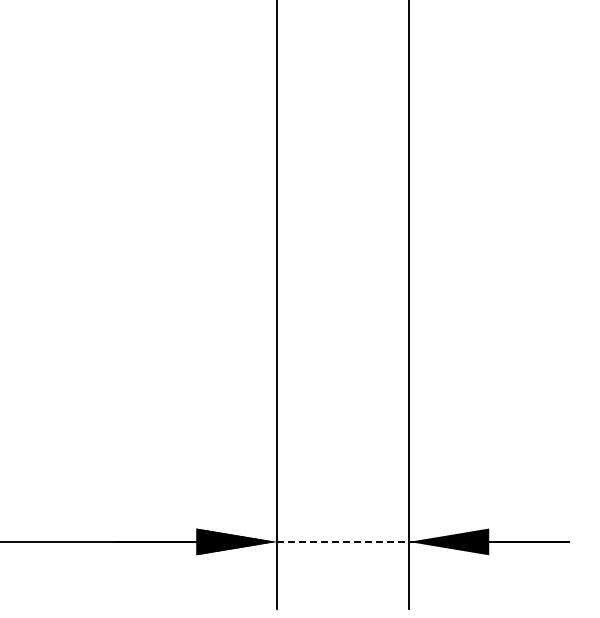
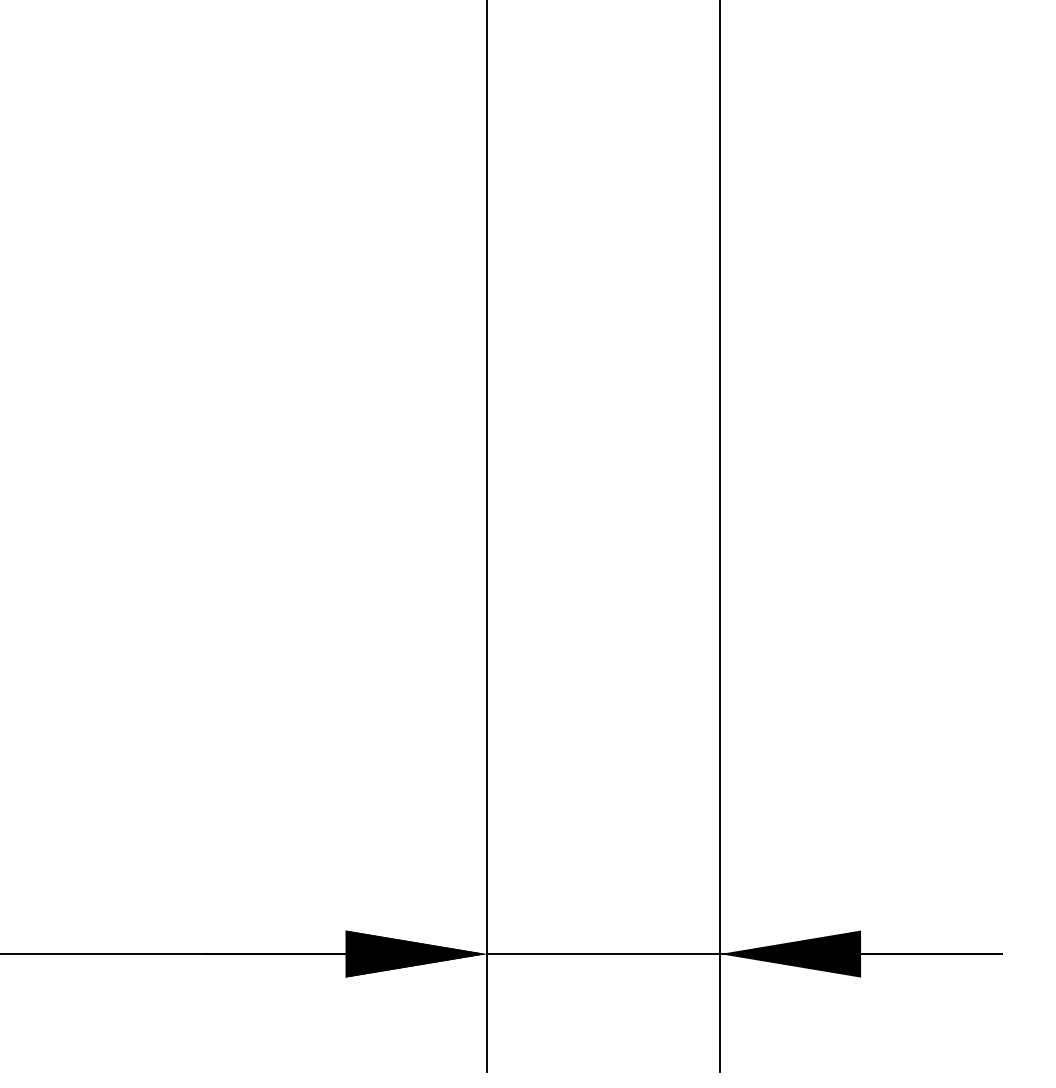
line: (343, 541) -> (604, 953), dashed -> solid

